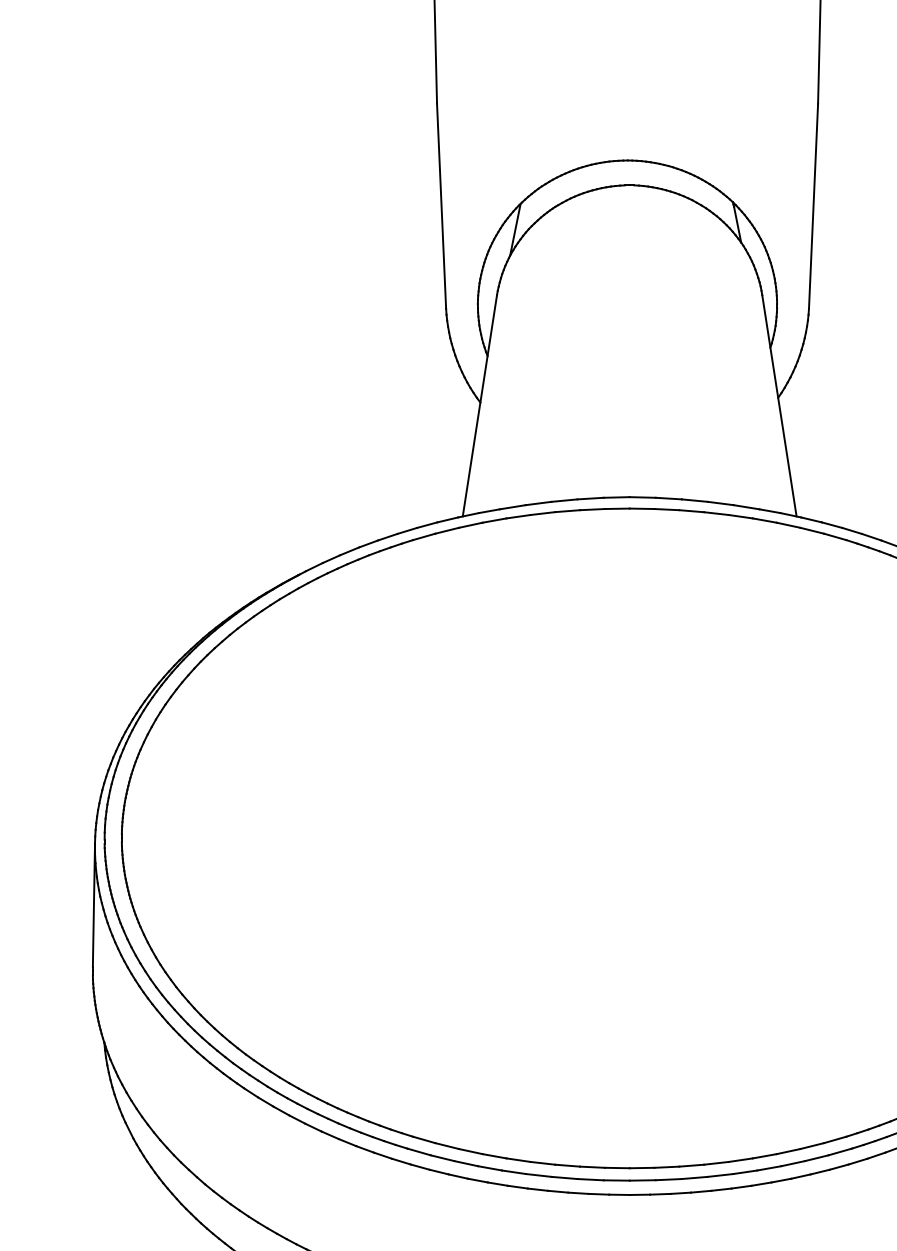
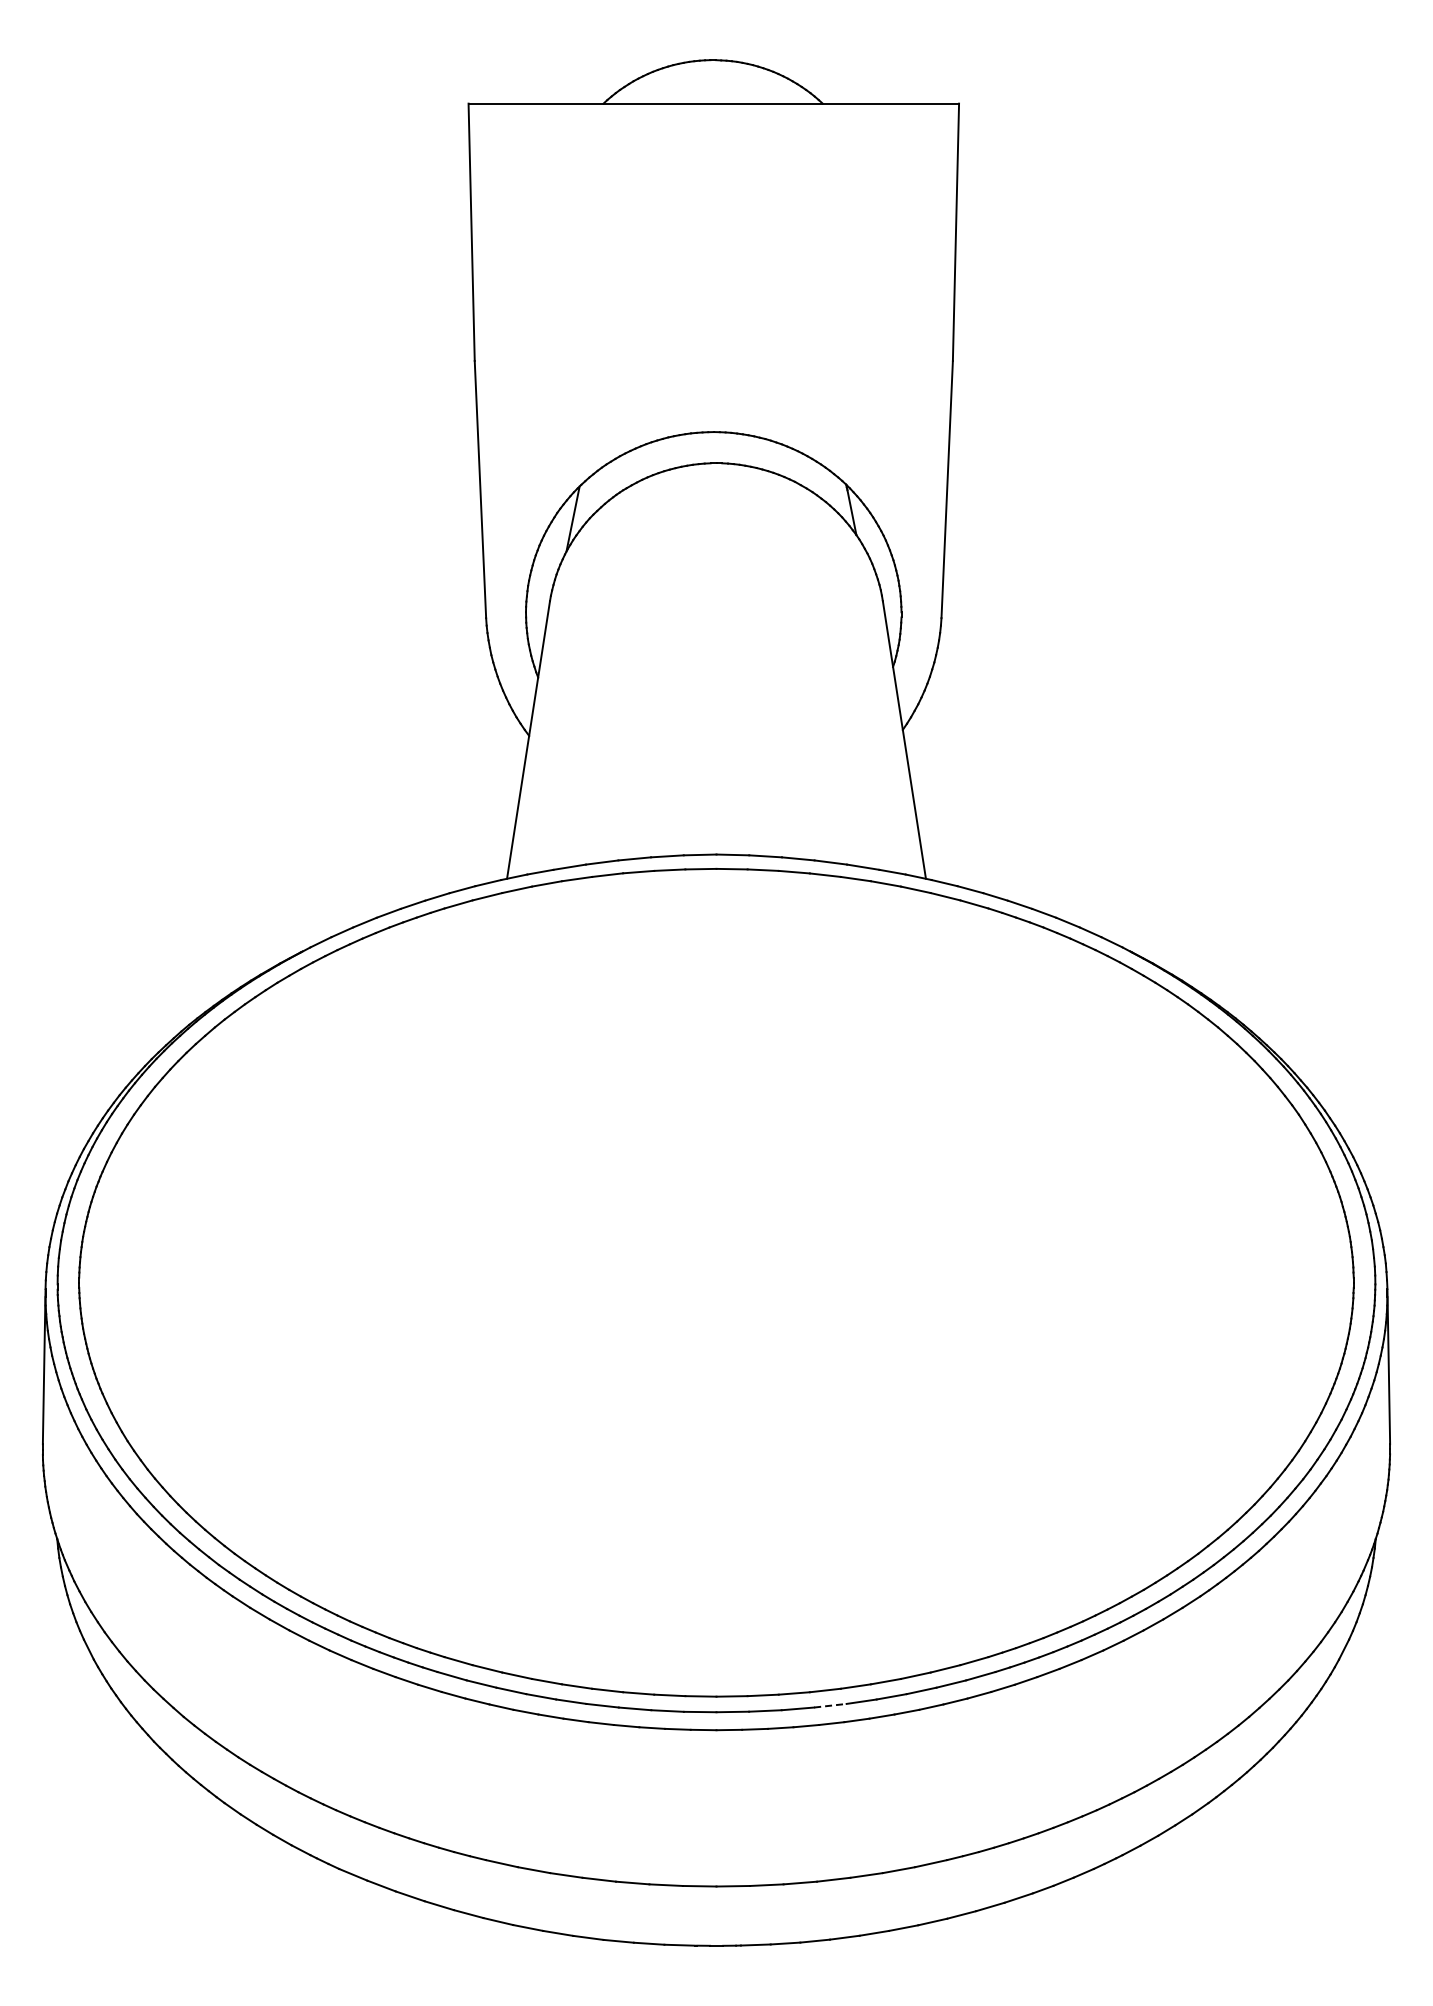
line: (720, 1175) -> (830, 1705), solid -> dashed

